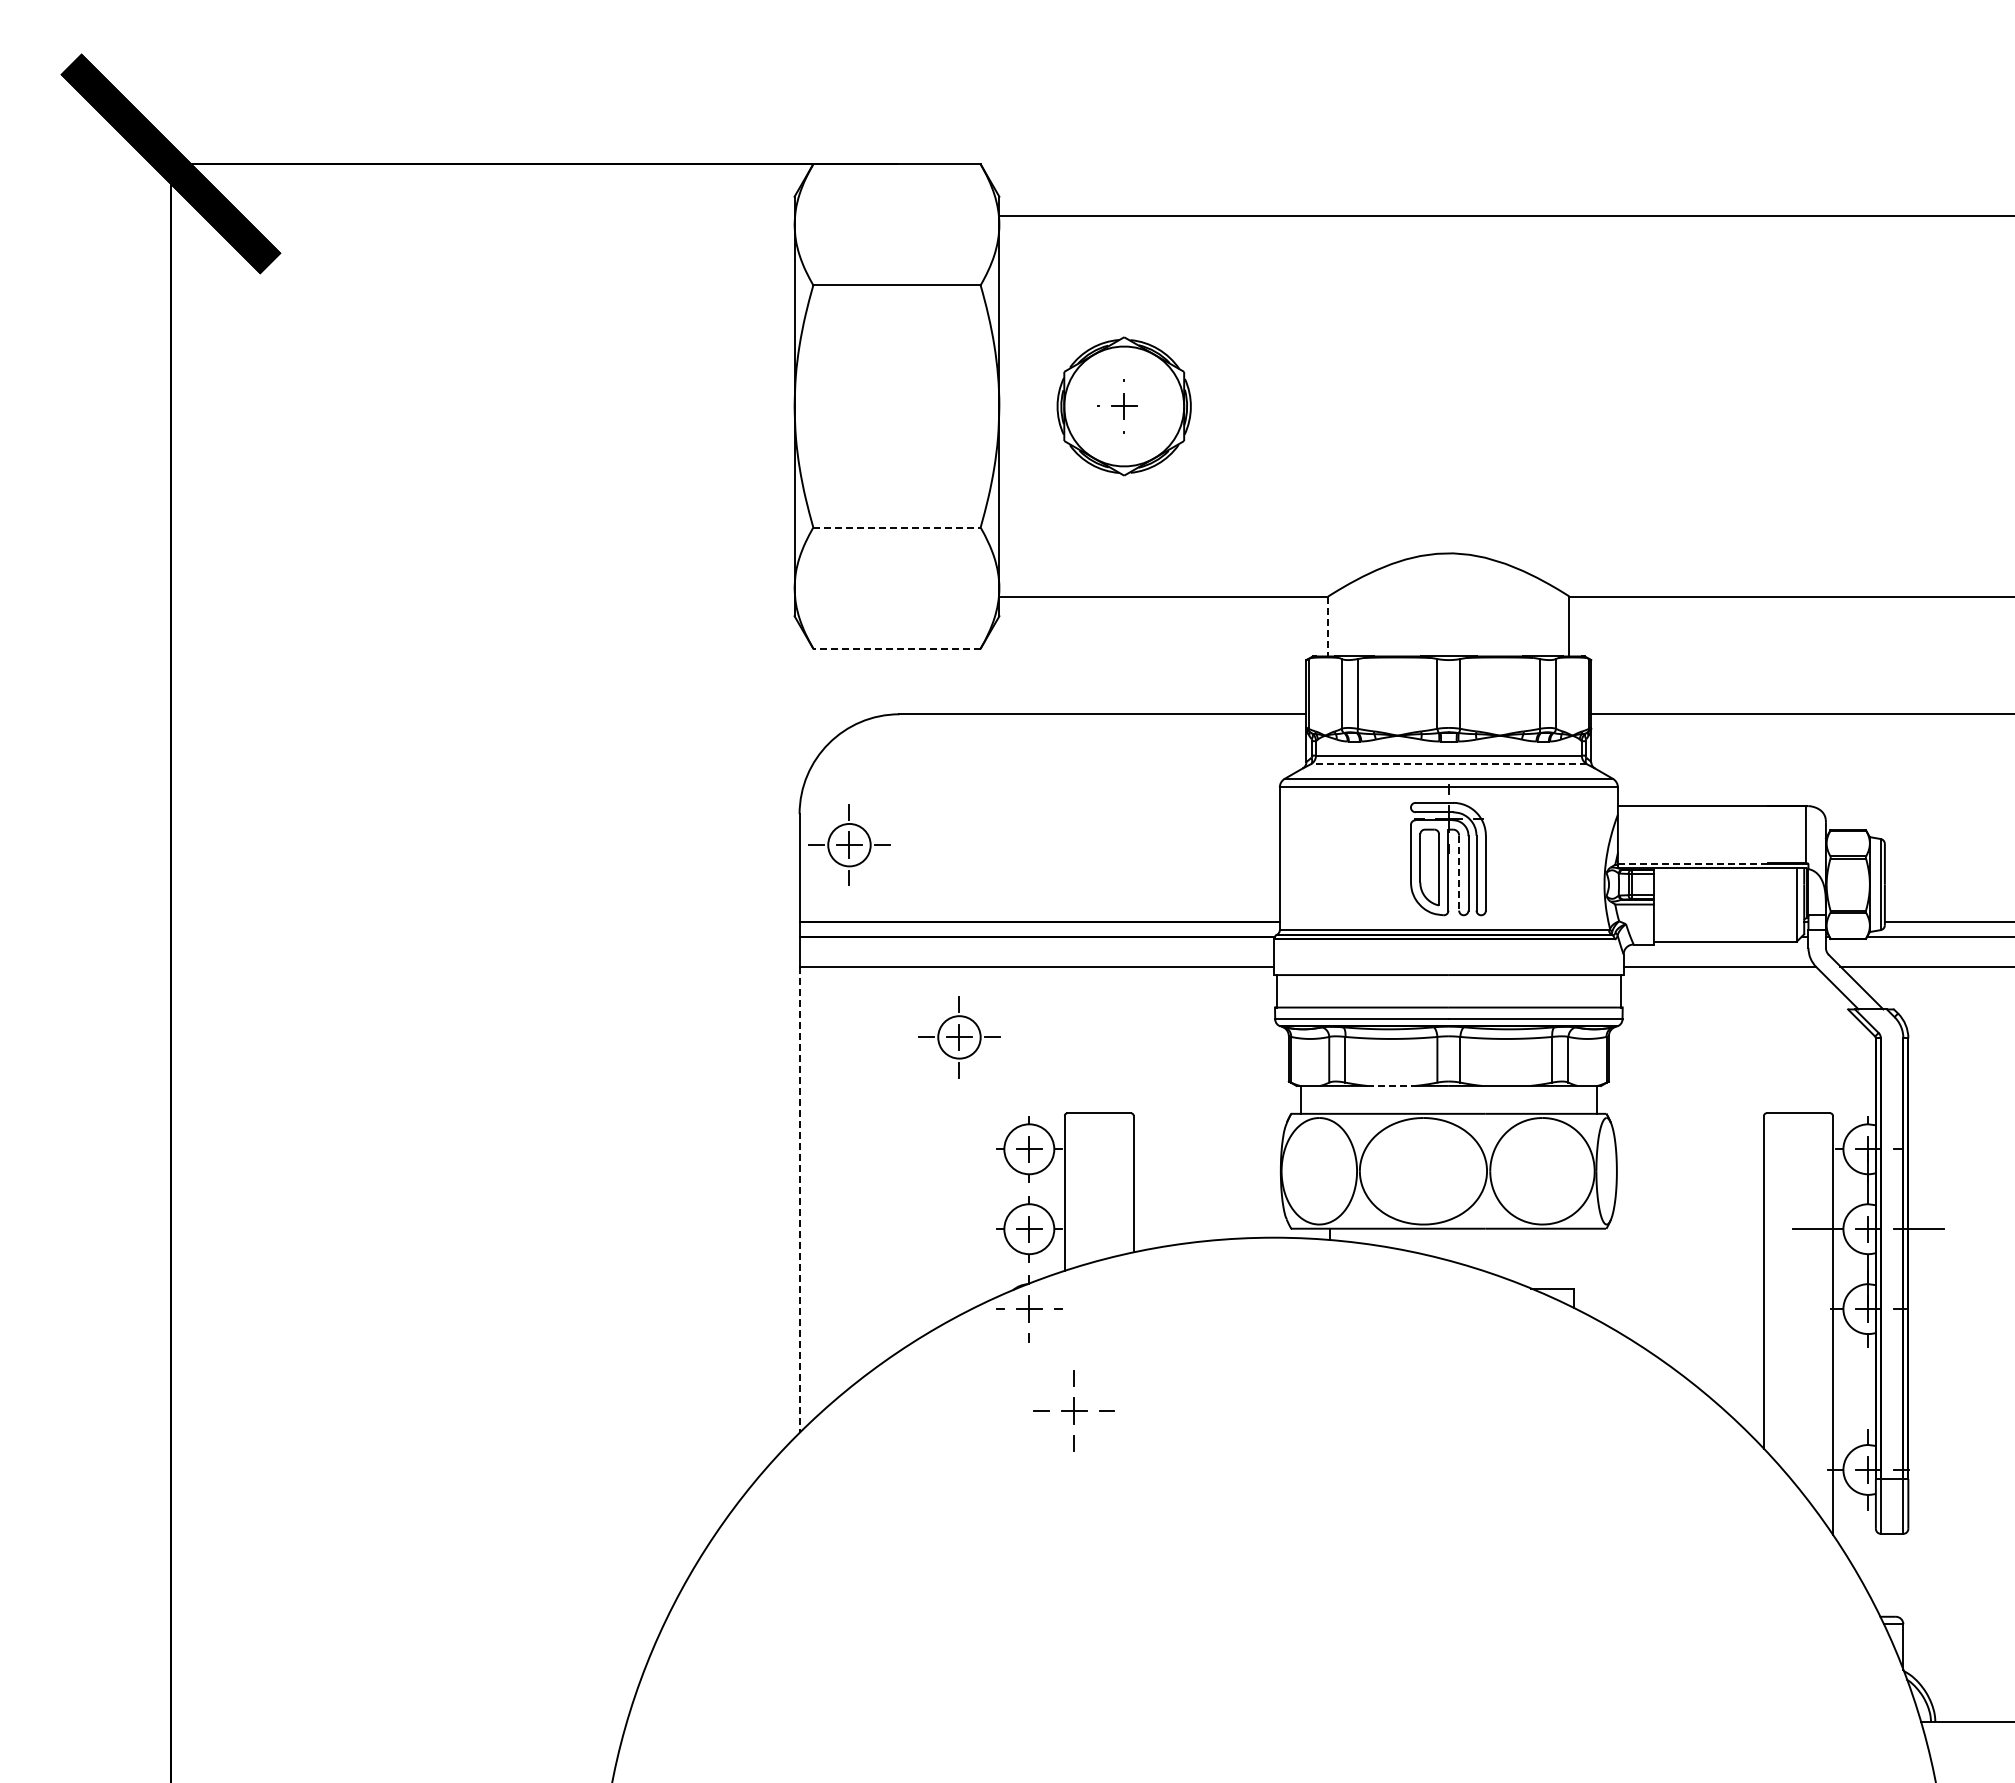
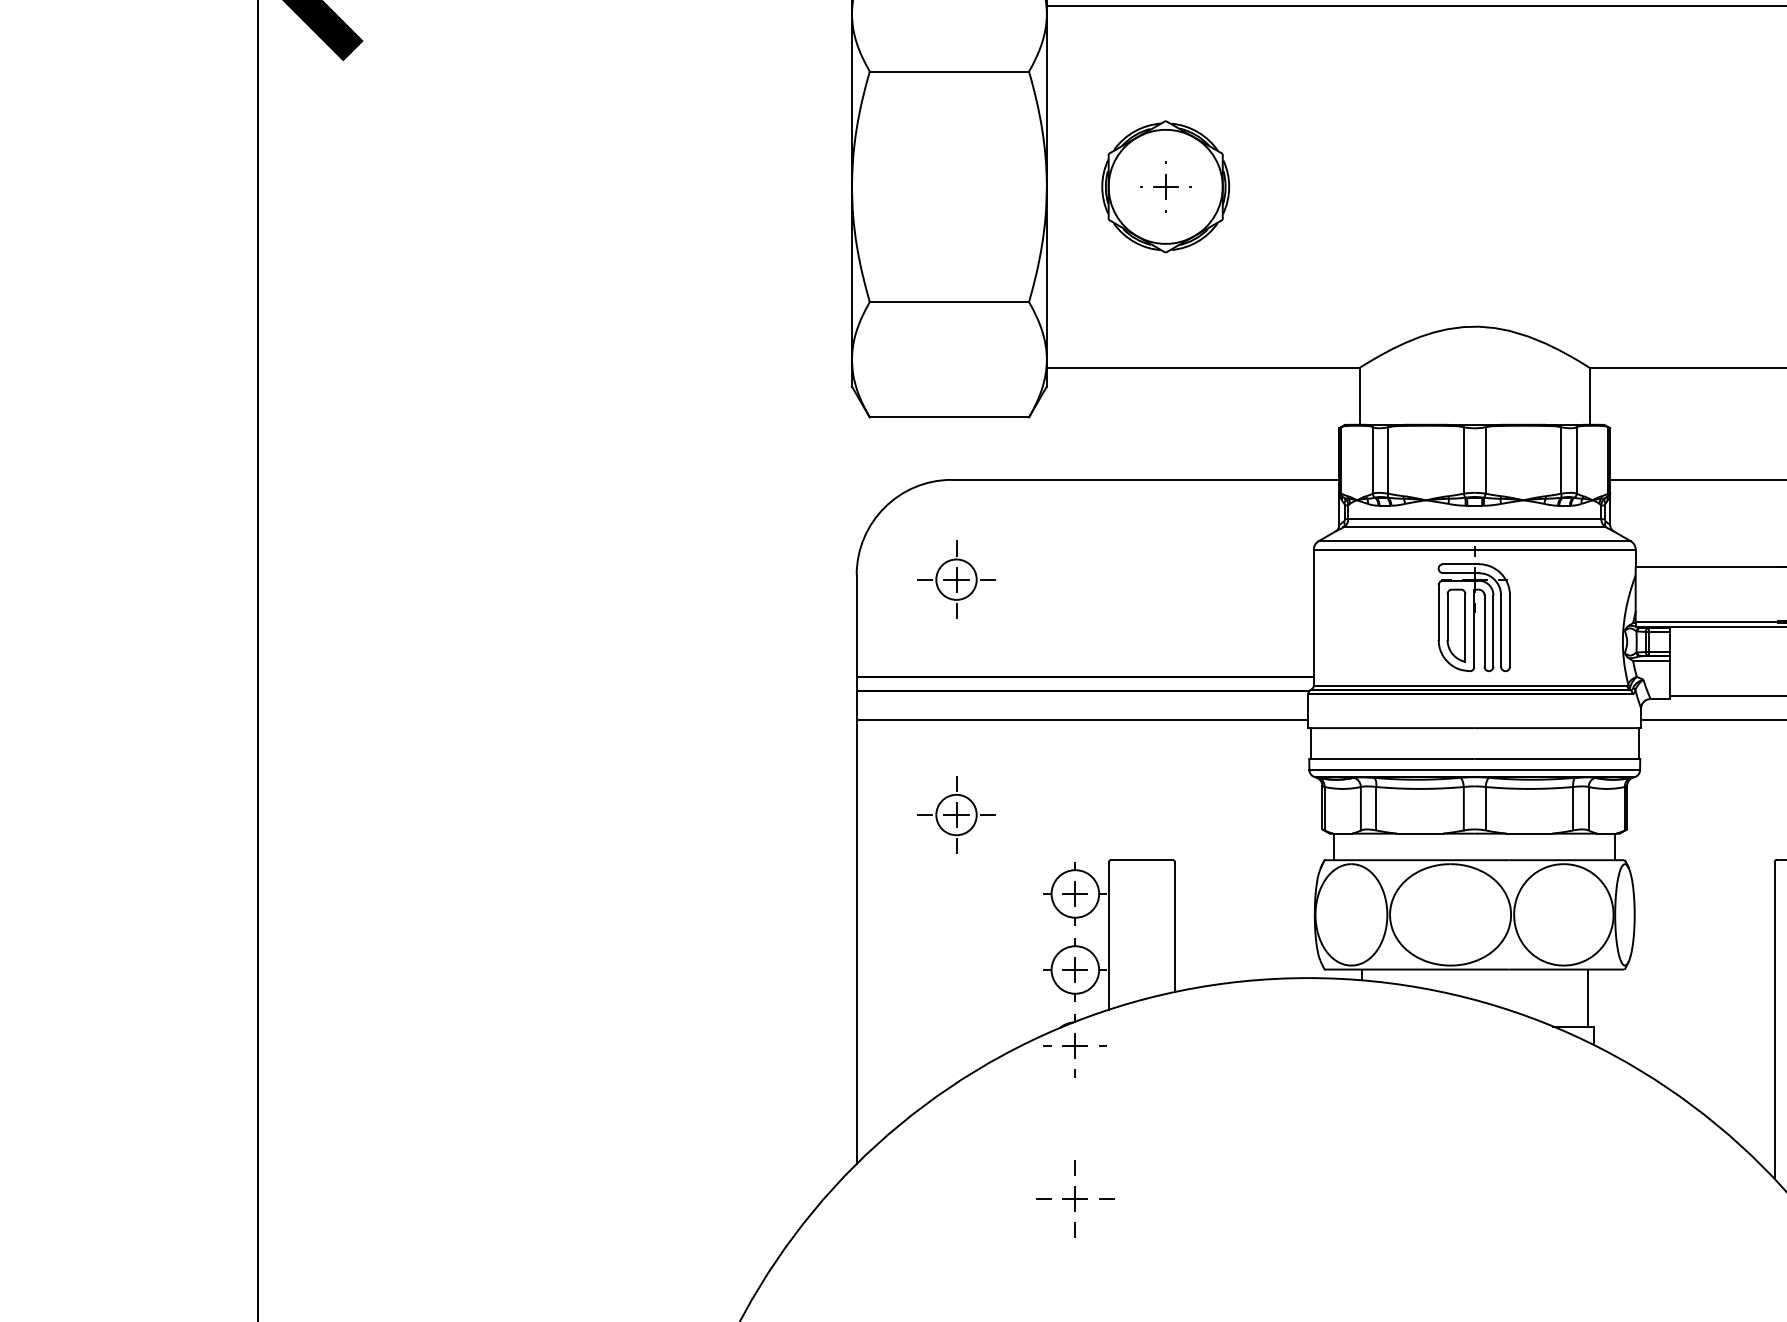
line: (896, 527) -> (948, 302), dashed -> solid
line: (1328, 626) -> (1360, 396), dashed -> solid
line: (896, 648) -> (948, 417), dashed -> solid
line: (1448, 764) -> (1474, 527), dashed -> solid
part: (849, 844) -> (956, 579), moved
line: (1692, 863) -> (1706, 621), dashed -> solid
line: (1459, 873) -> (1484, 631), dashed -> solid
part: (959, 1037) -> (956, 815), moved
line: (1391, 1085) -> (1420, 833), dashed -> solid
line: (799, 1200) -> (856, 942), dashed -> solid
line: (1567, 1258) -> (1587, 997), added
part: (1073, 1410) -> (1074, 1198), moved

